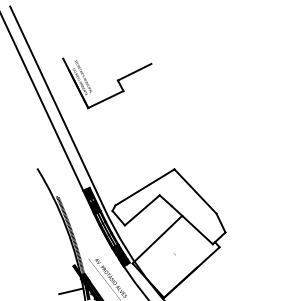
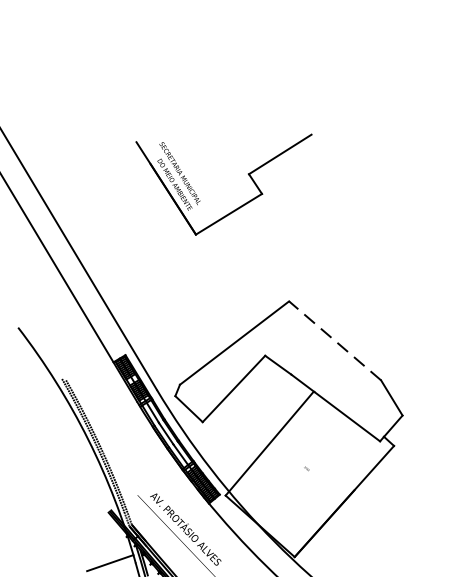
part: (116, 80) -> (246, 174), moved
line: (195, 191) -> (335, 340), solid -> dashed

